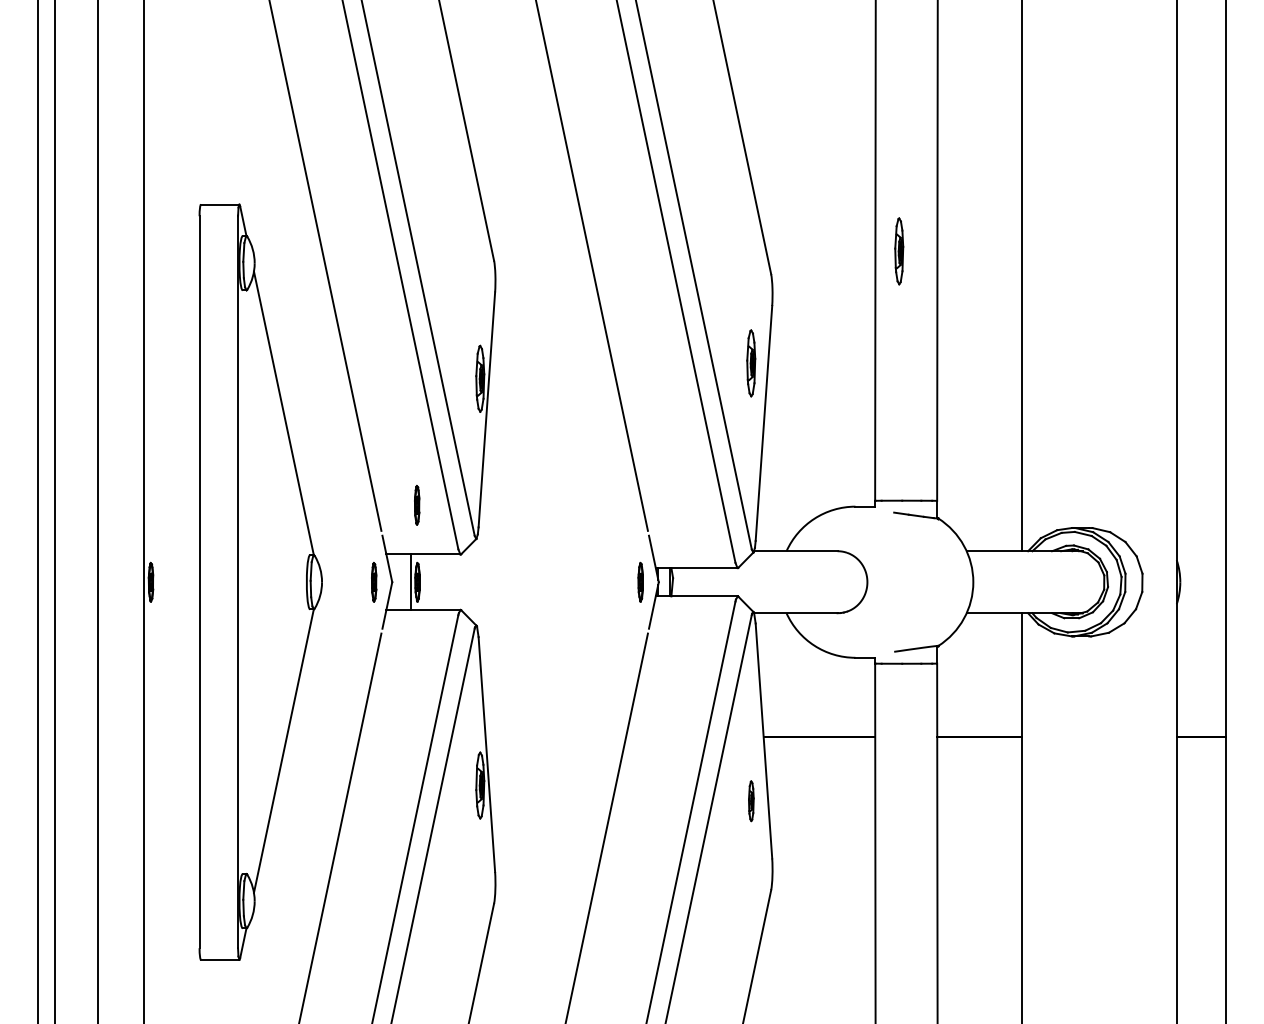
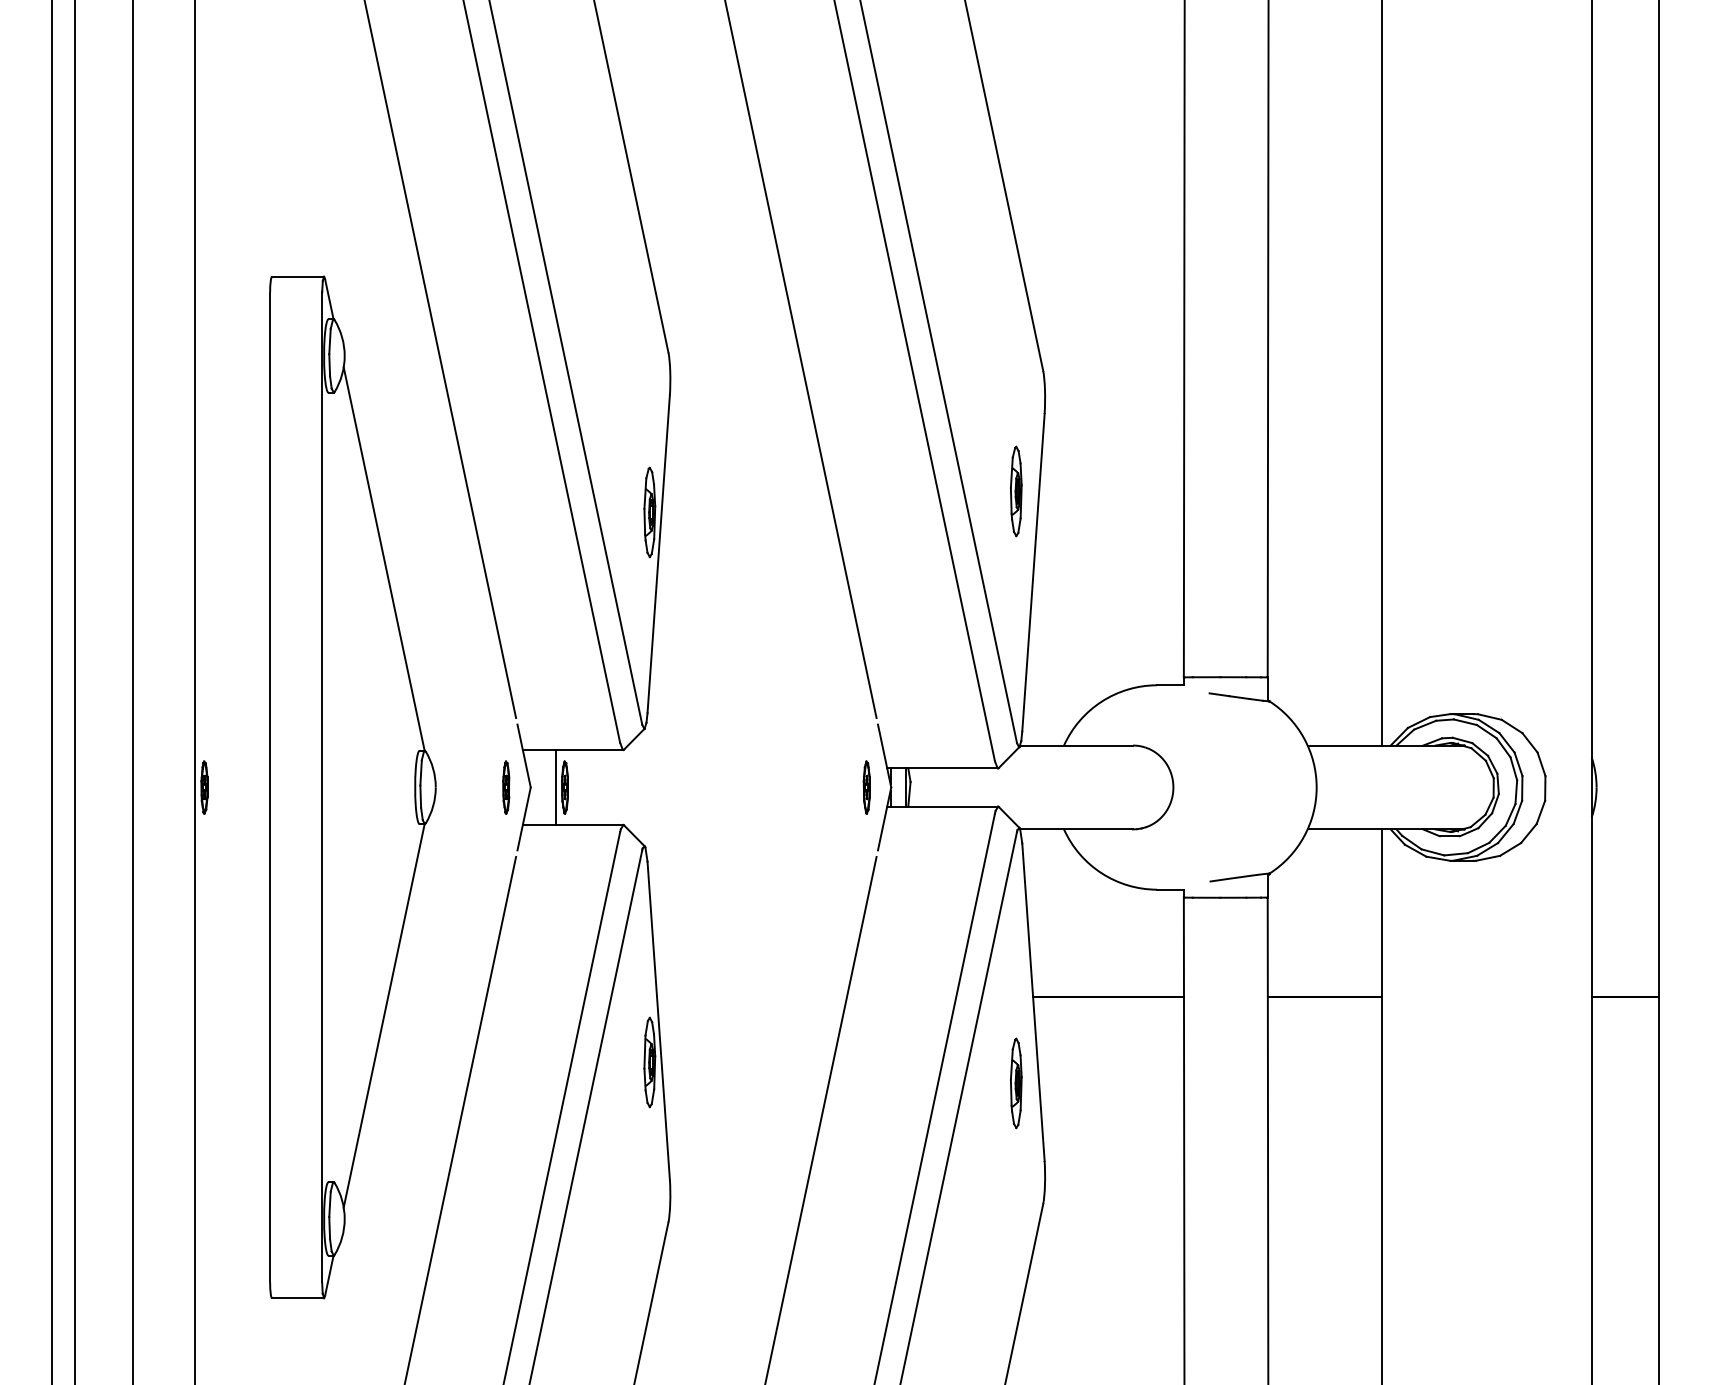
part: (899, 251) -> (1216, 340), removed
part: (417, 504) -> (564, 682), removed
part: (751, 801) -> (1016, 1084), size x1.67

